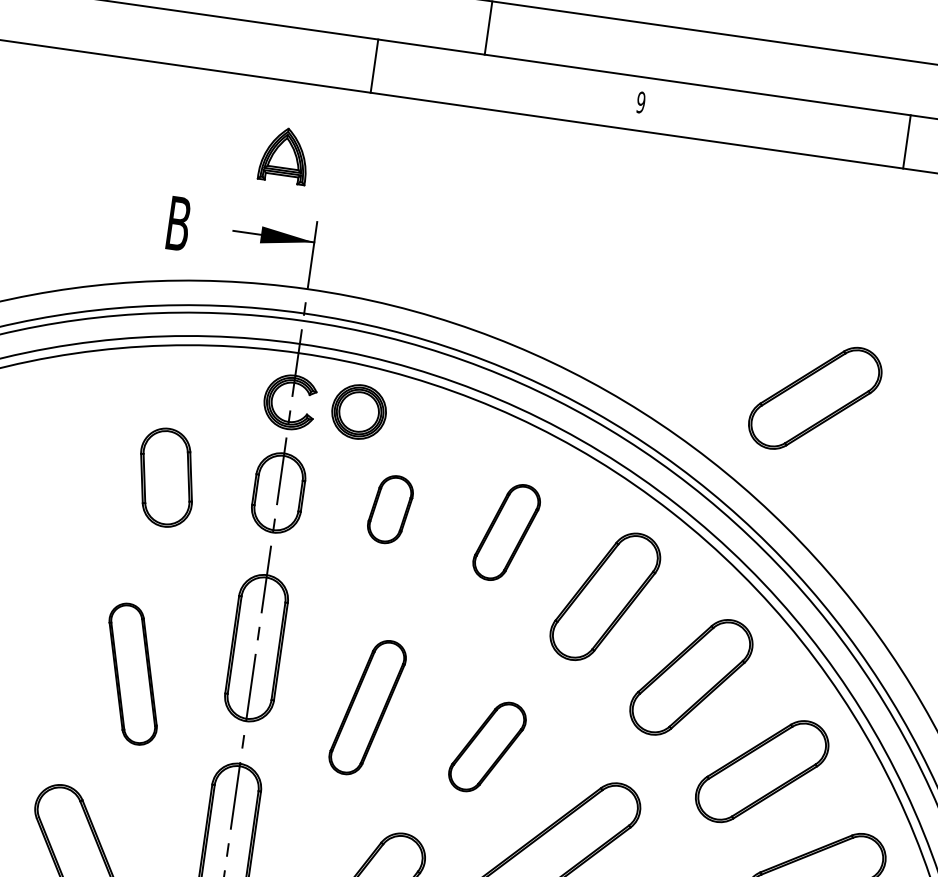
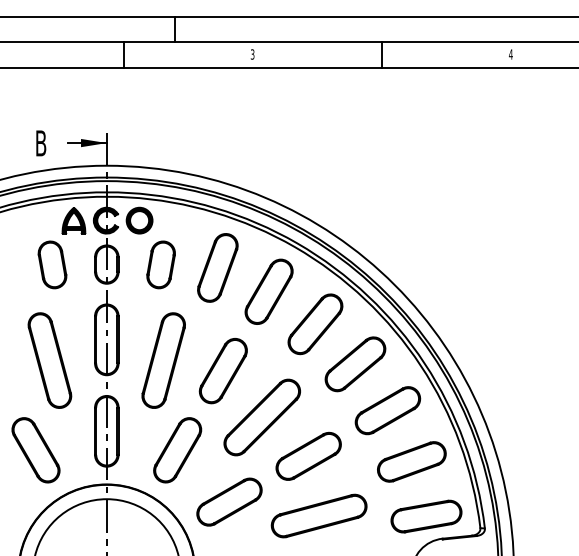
text: (640, 102) -> (252, 54), 9 -> 3
part: (283, 154) -> (73, 220), moved
part: (815, 398) -> (355, 183), removed
part: (389, 508) -> (160, 264), size x1.43
part: (506, 531) -> (217, 267), size x1.43
part: (132, 673) -> (49, 360), size x1.43
part: (367, 707) -> (163, 360), size x1.43
part: (485, 747) -> (222, 371), size x1.43

